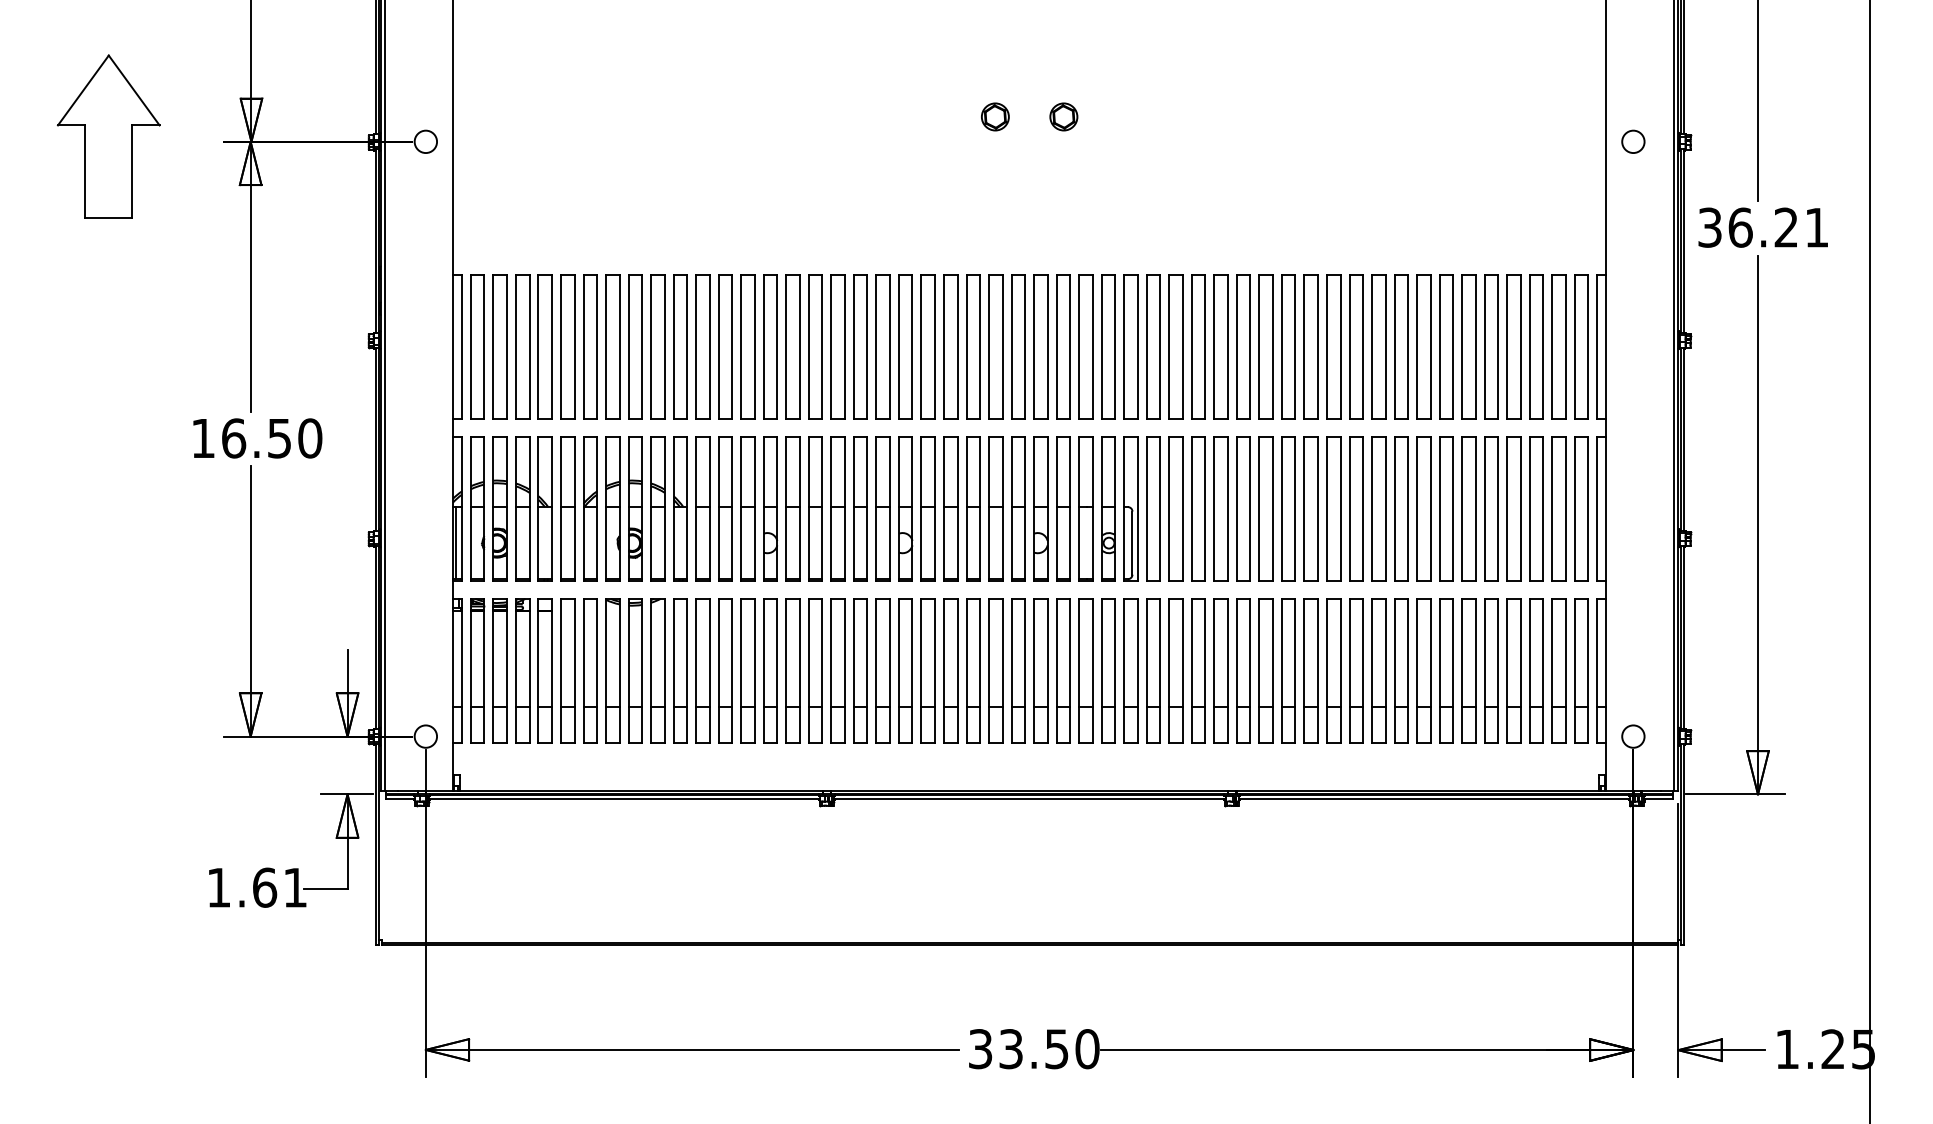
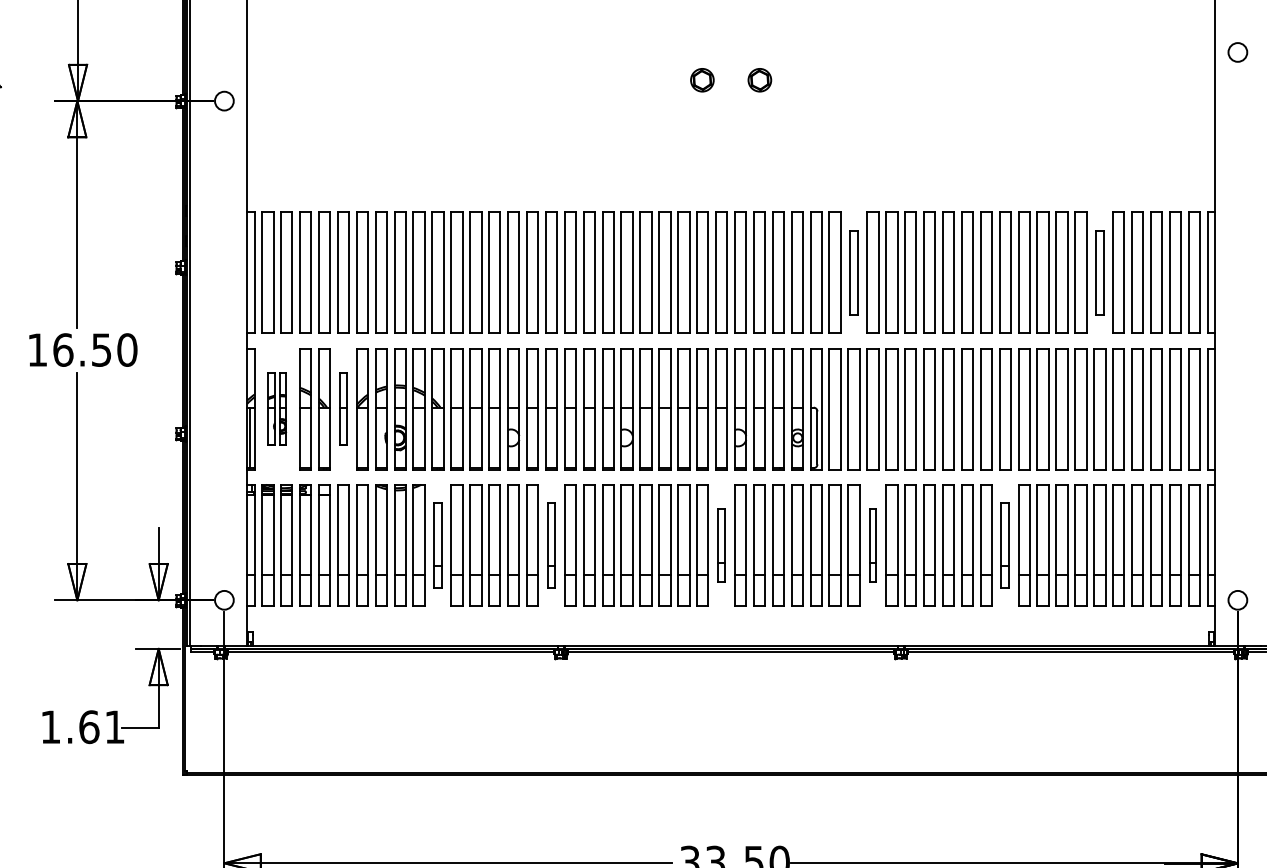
circle: (1633, 141) -> (1237, 52), moved
part: (1175, 346) -> (853, 272), size x0.7
part: (1468, 346) -> (1099, 272), size x0.7
part: (488, 508) -> (276, 408), size x0.6
part: (567, 508) -> (343, 408), size x0.6
part: (680, 670) -> (438, 544), size x0.7
part: (815, 670) -> (551, 544), size x0.7
part: (1018, 670) -> (721, 544), size x0.6
part: (1198, 670) -> (872, 544), size x0.6
part: (1356, 670) -> (1005, 544), size x0.7

